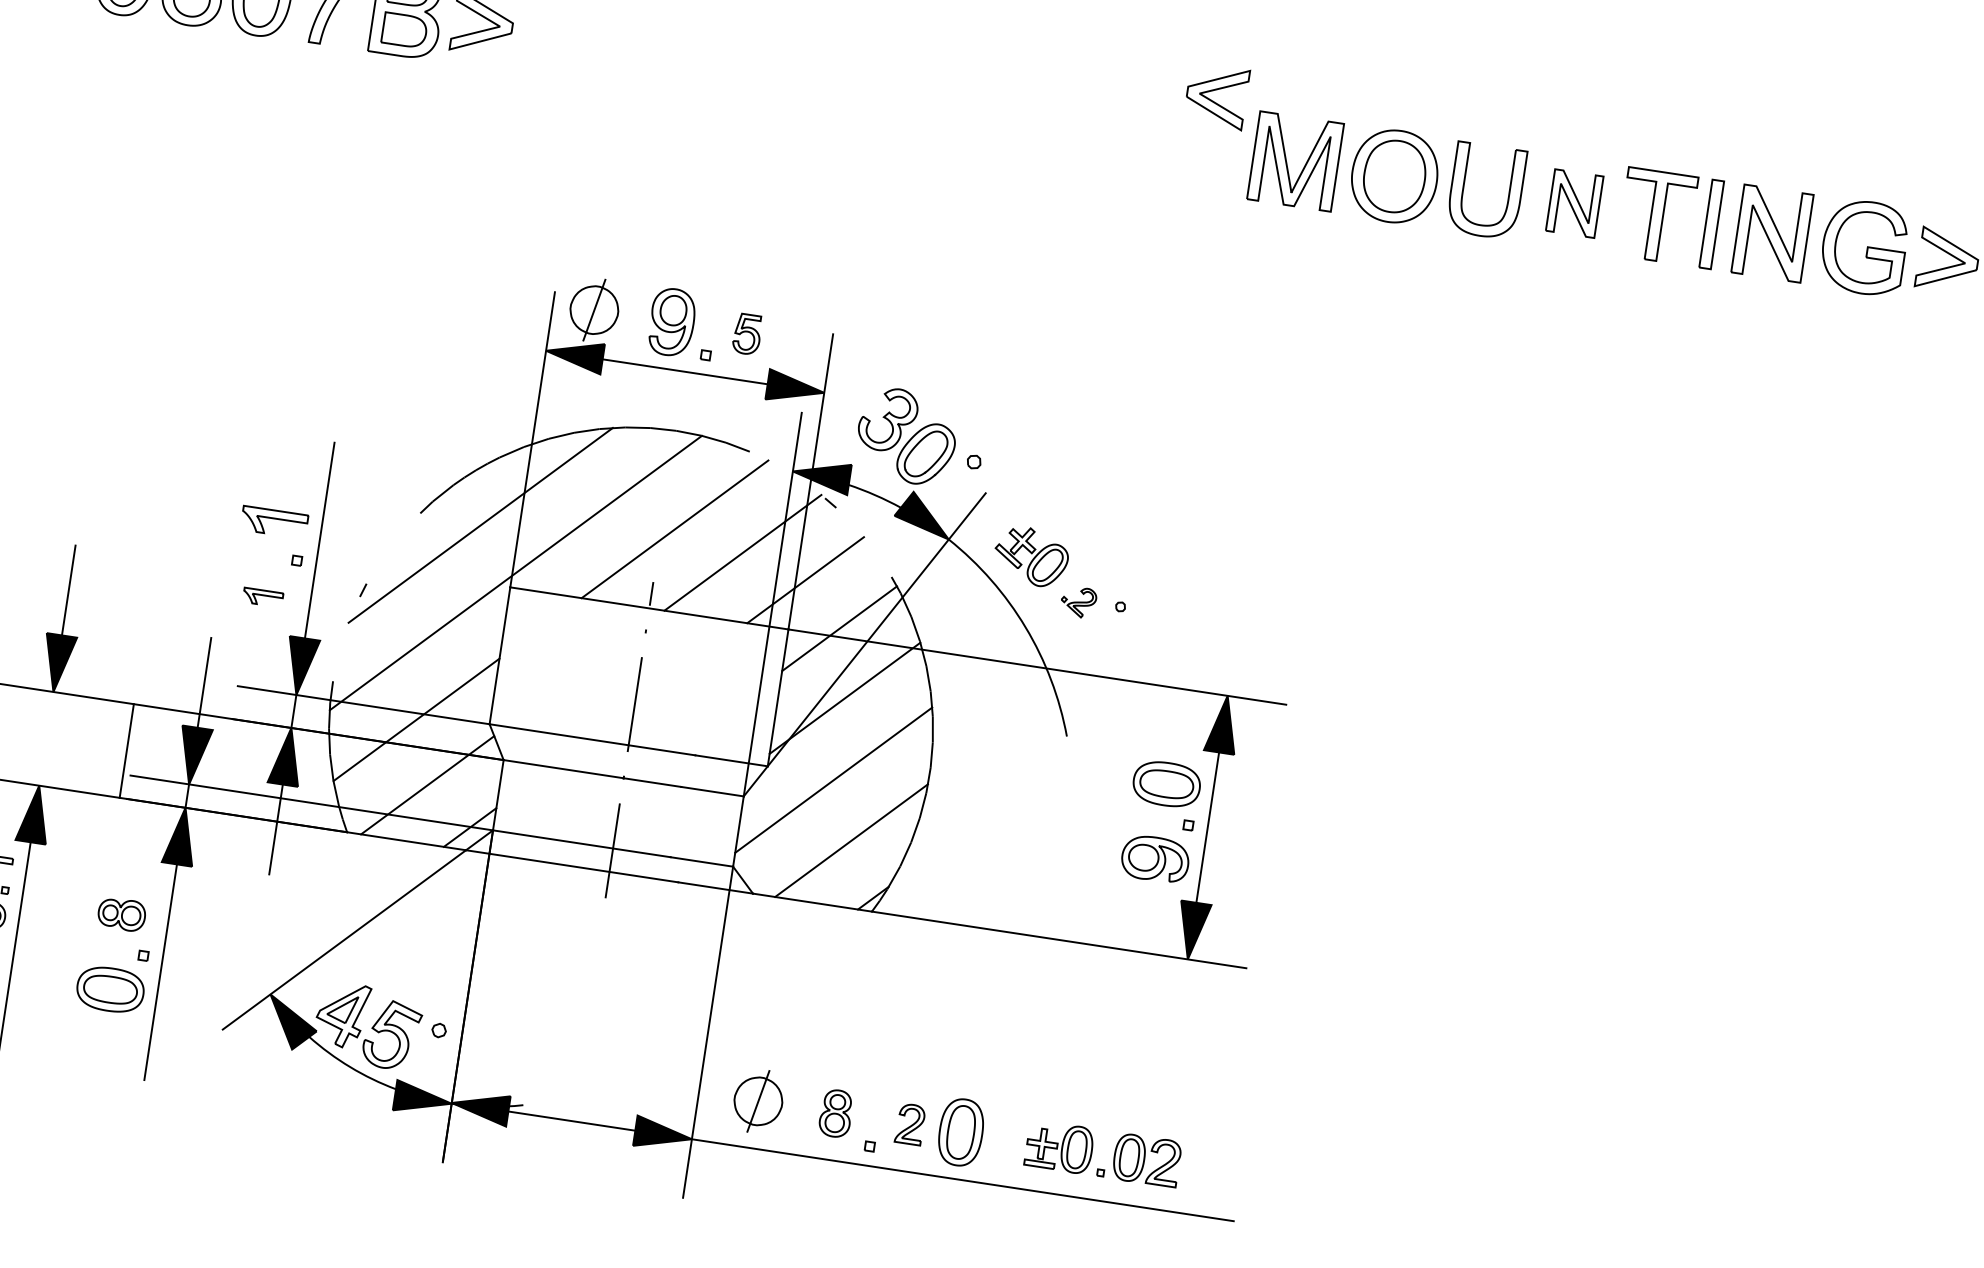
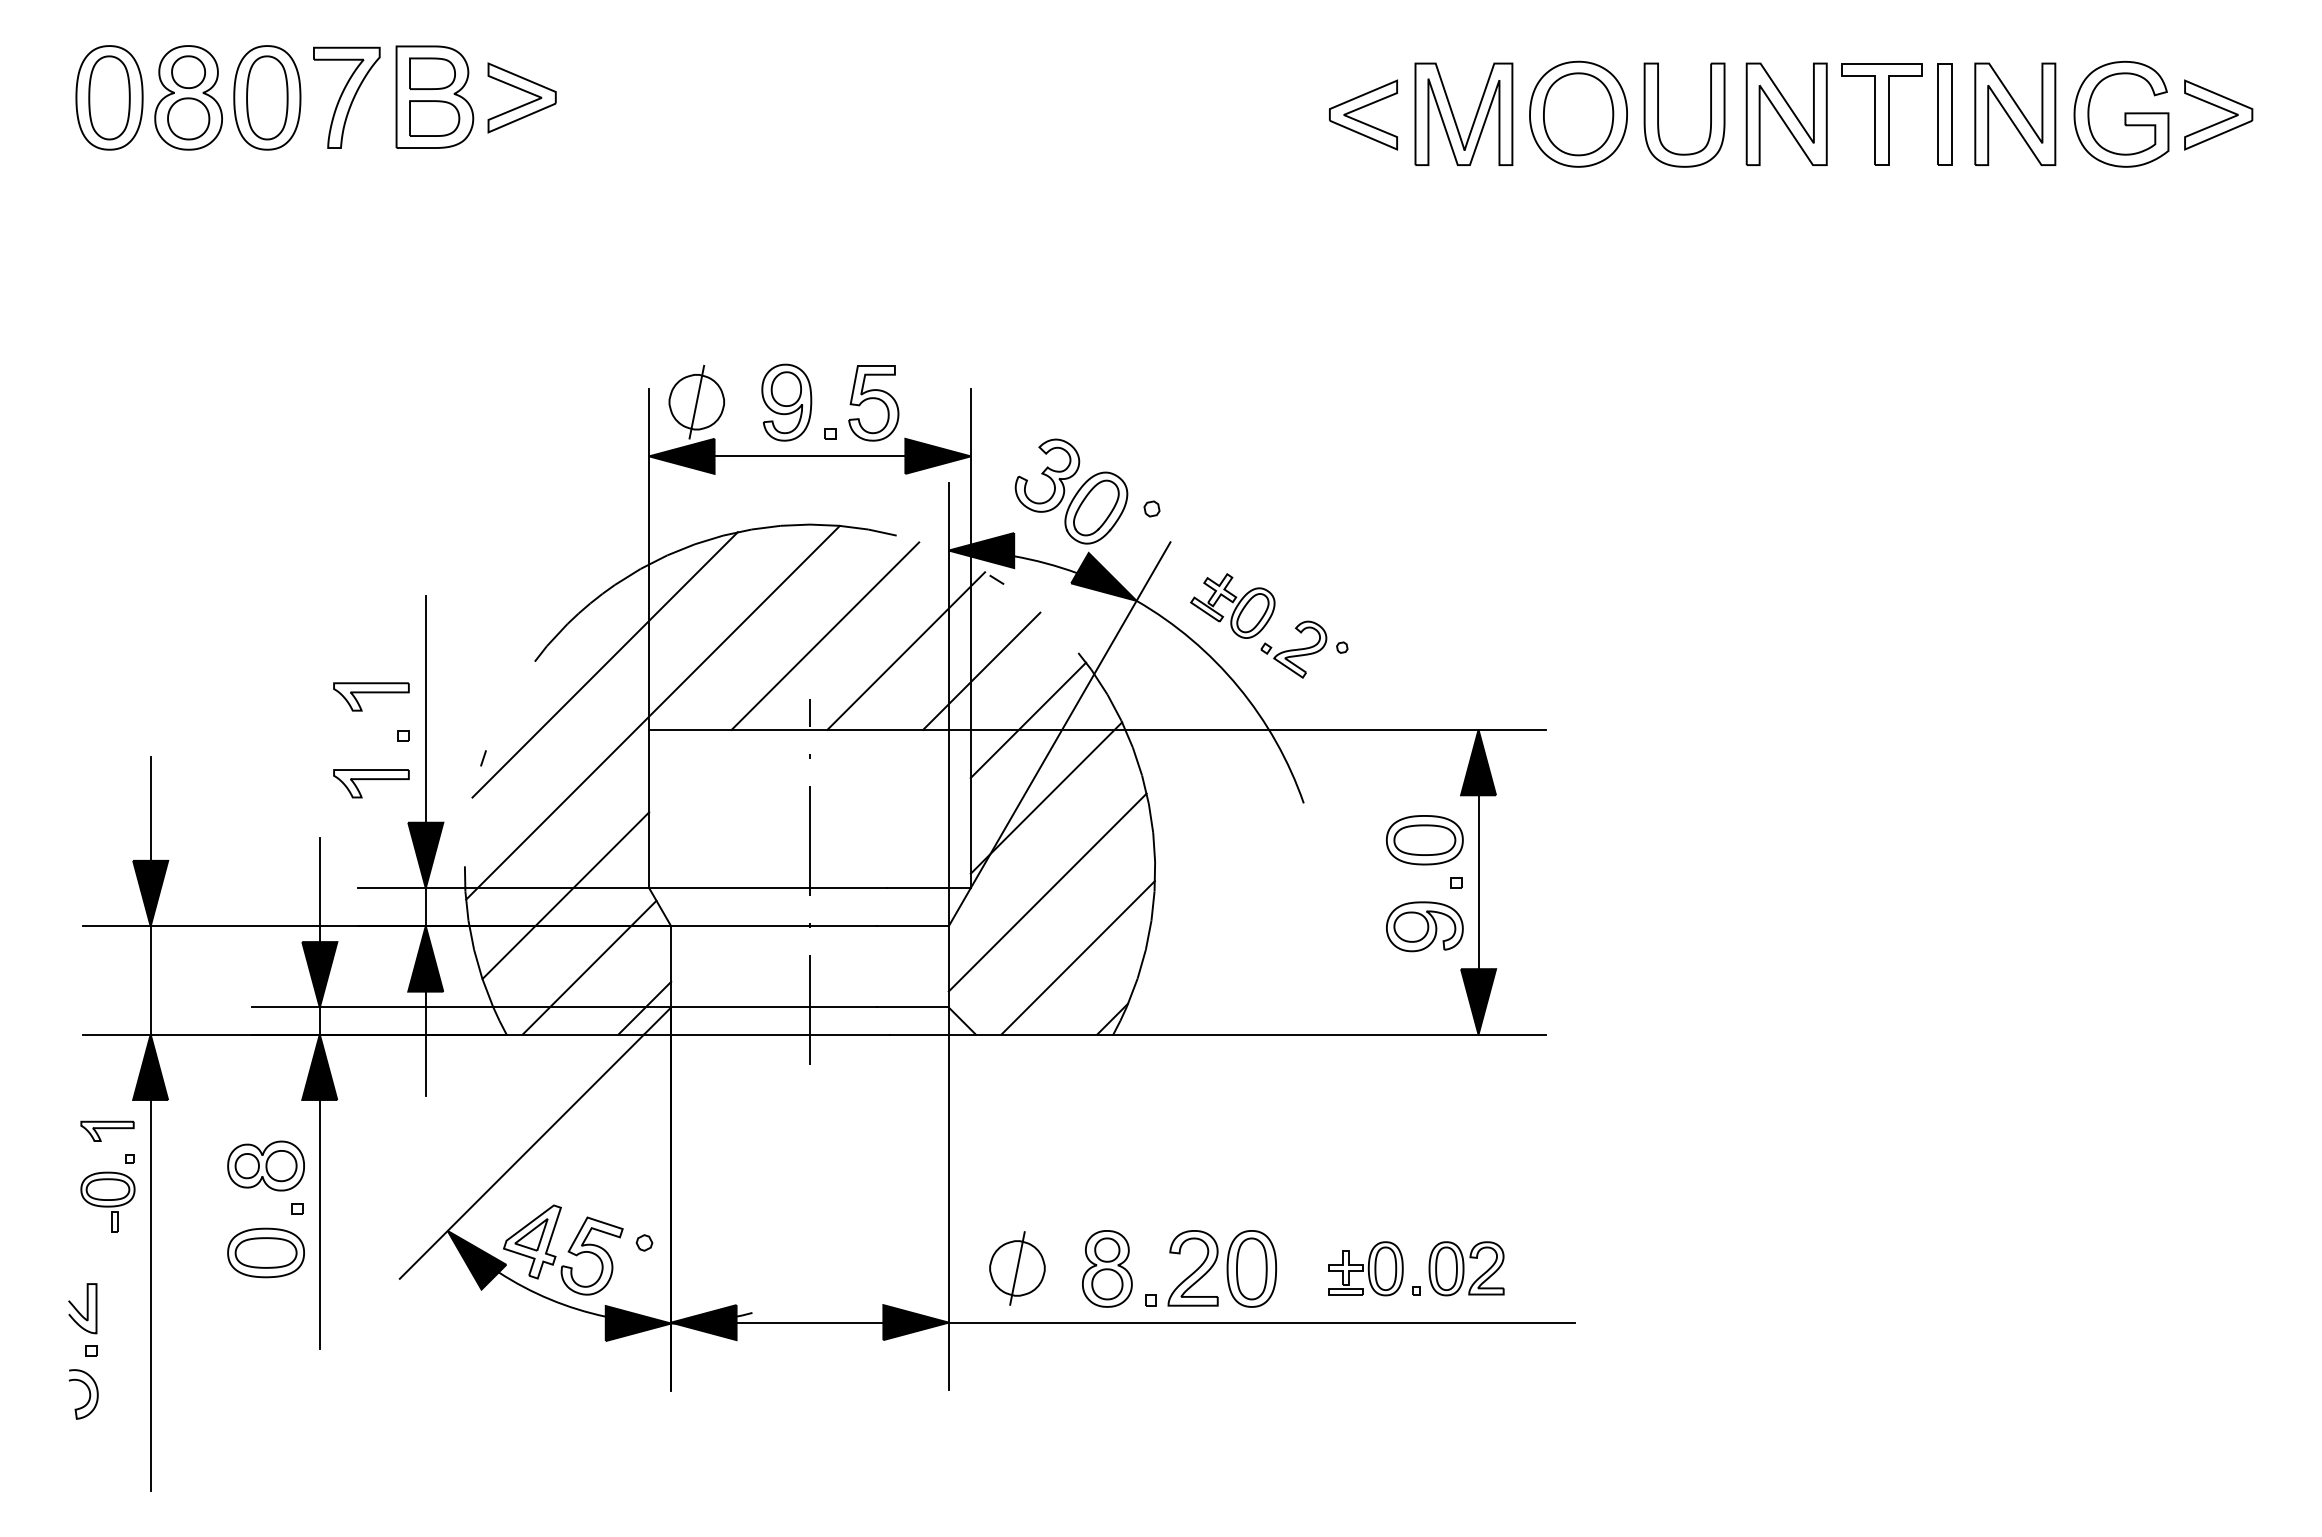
part: (1216, 95) -> (1363, 114), moved
part: (1574, 202) -> (1786, 113), size x1.43
part: (747, 334) -> (873, 403), size x1.67
part: (263, 597) -> (371, 783), size x1.67
part: (1078, 602) -> (1293, 649), size x1.67
line: (126, 751) -> (150, 980), moved
part: (121, 913) -> (265, 1165), size x1.43
part: (836, 1113) -> (1107, 1268), size x1.43
part: (909, 1124) -> (1192, 1268), size x1.67

